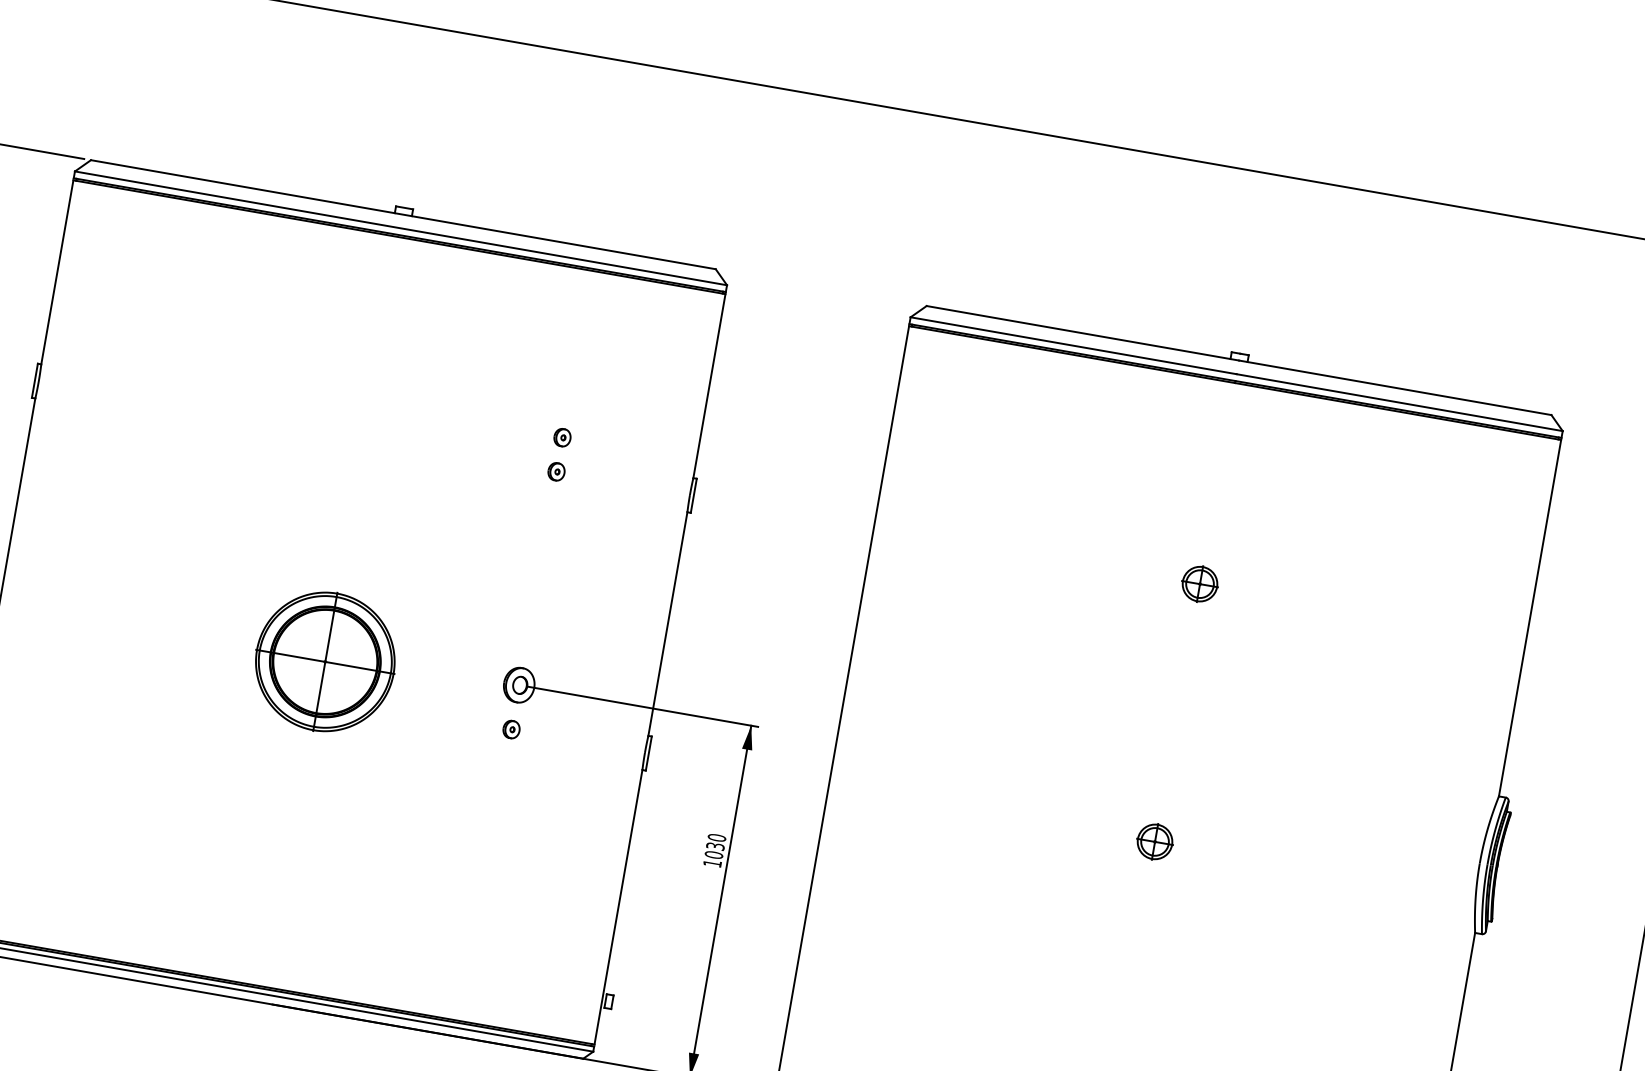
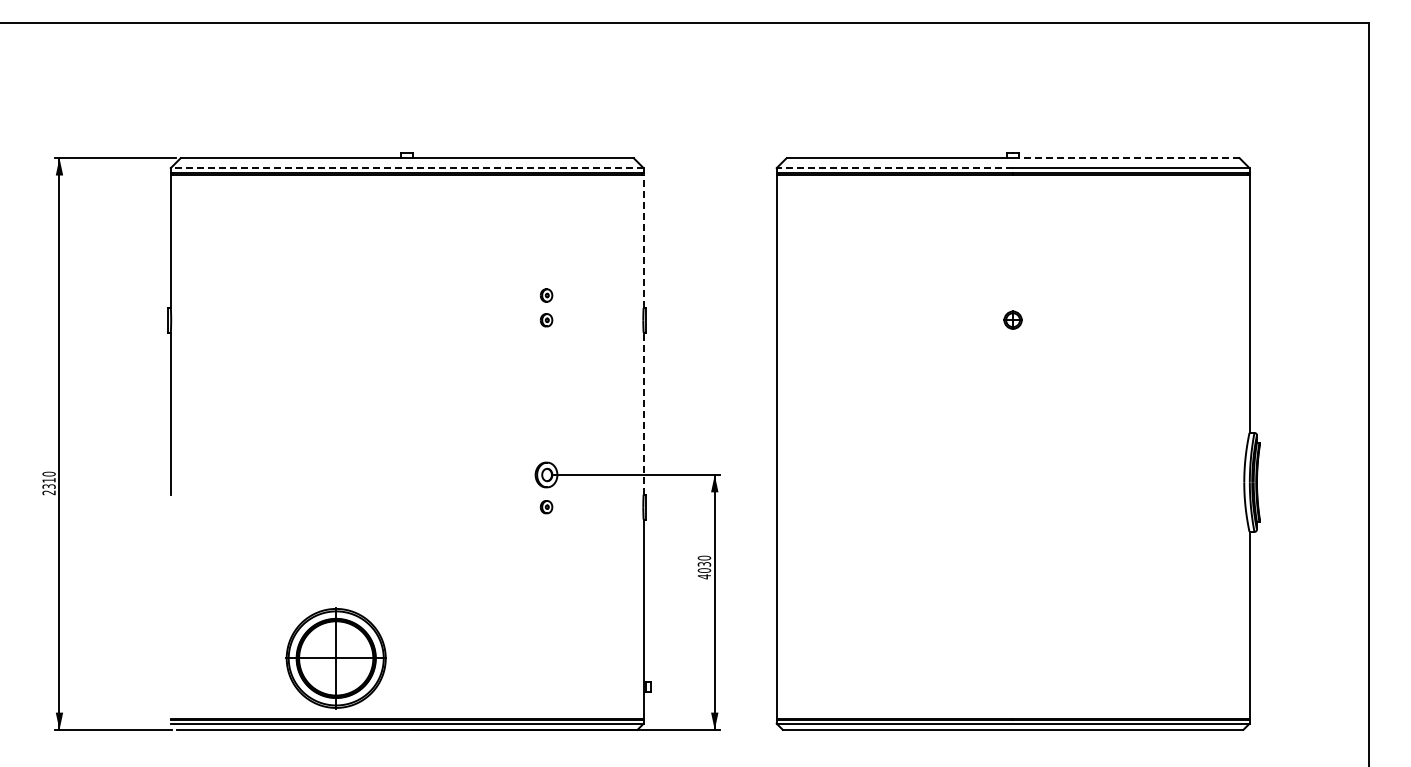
line: (399, 228) -> (406, 168), solid -> dashed
line: (1072, 346) -> (894, 168), solid -> dashed
line: (709, 386) -> (643, 241), solid -> dashed
line: (1395, 388) -> (1126, 158), solid -> dashed
part: (1199, 582) -> (1012, 319), size x0.7
line: (667, 623) -> (643, 413), solid -> dashed
part: (324, 661) -> (335, 658), moved
part: (1154, 840) -> (1012, 506), removed
text: (712, 863) -> (704, 576), 1030 -> 4030

